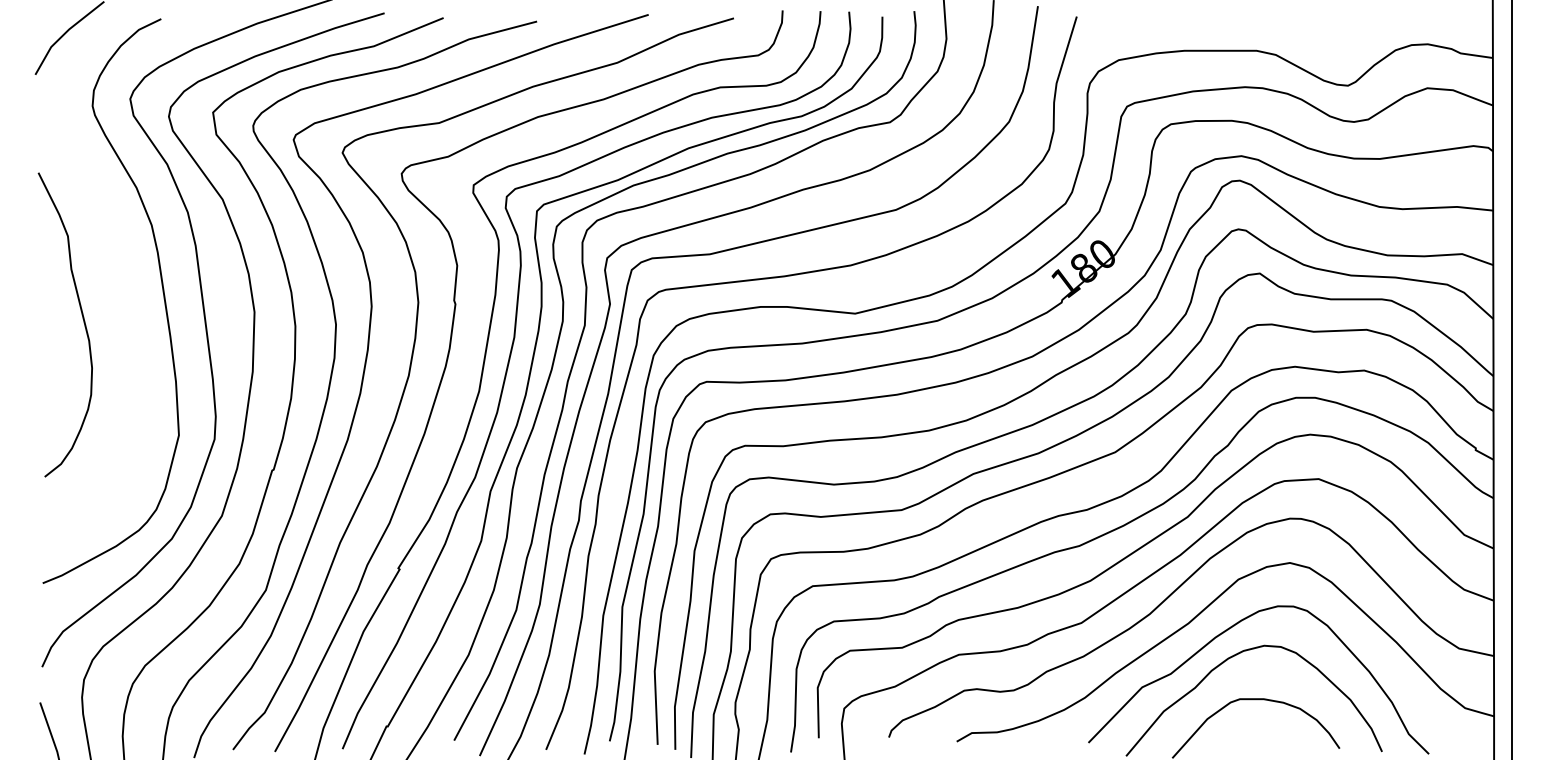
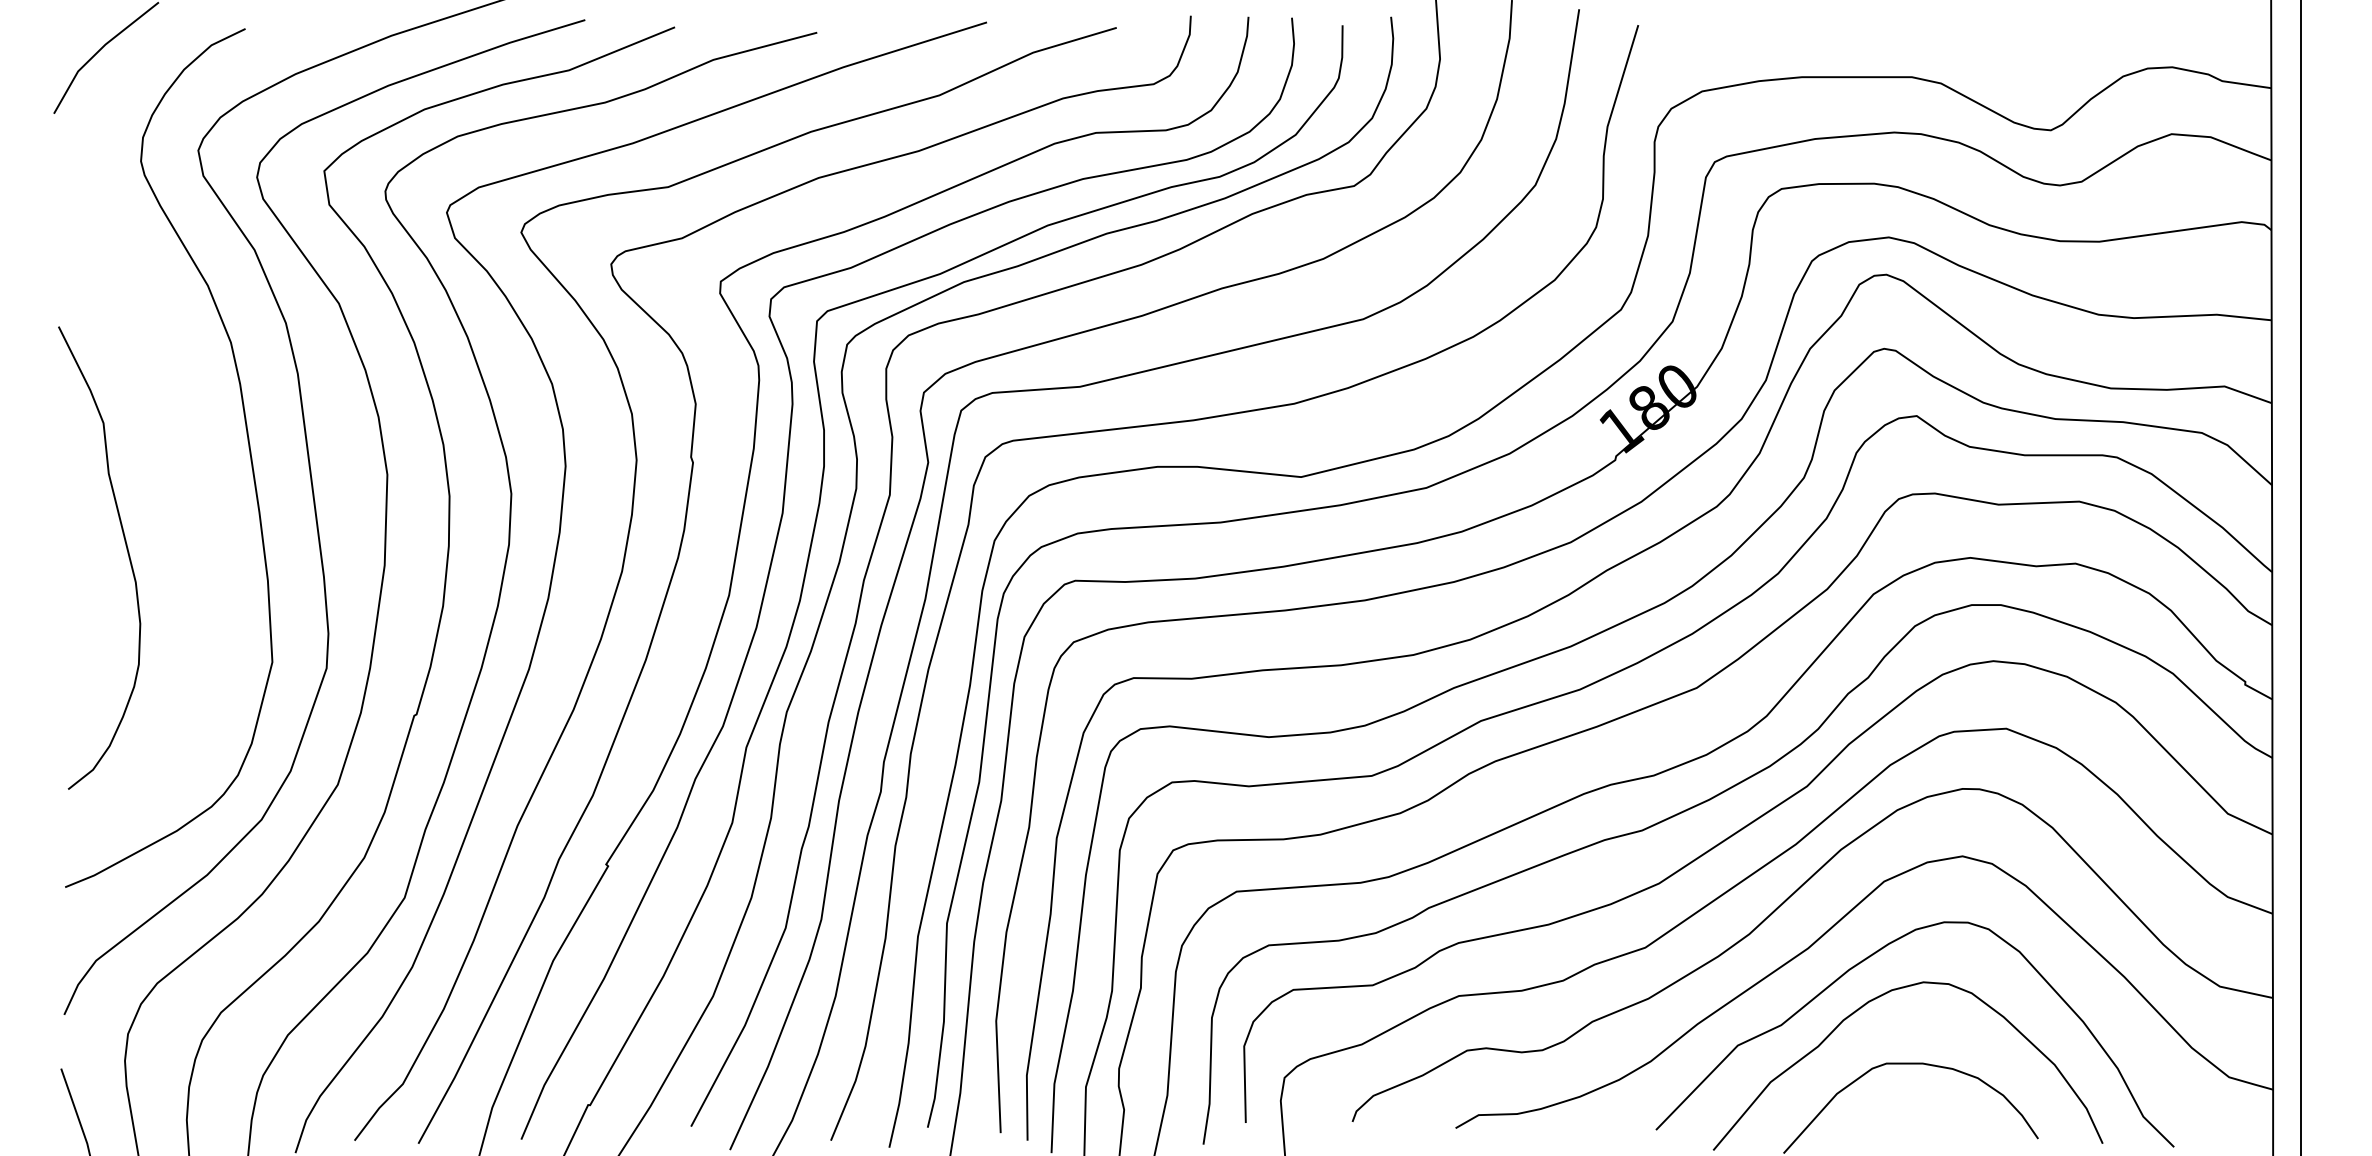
curve: (82, 319) -> (125, 549), moved

